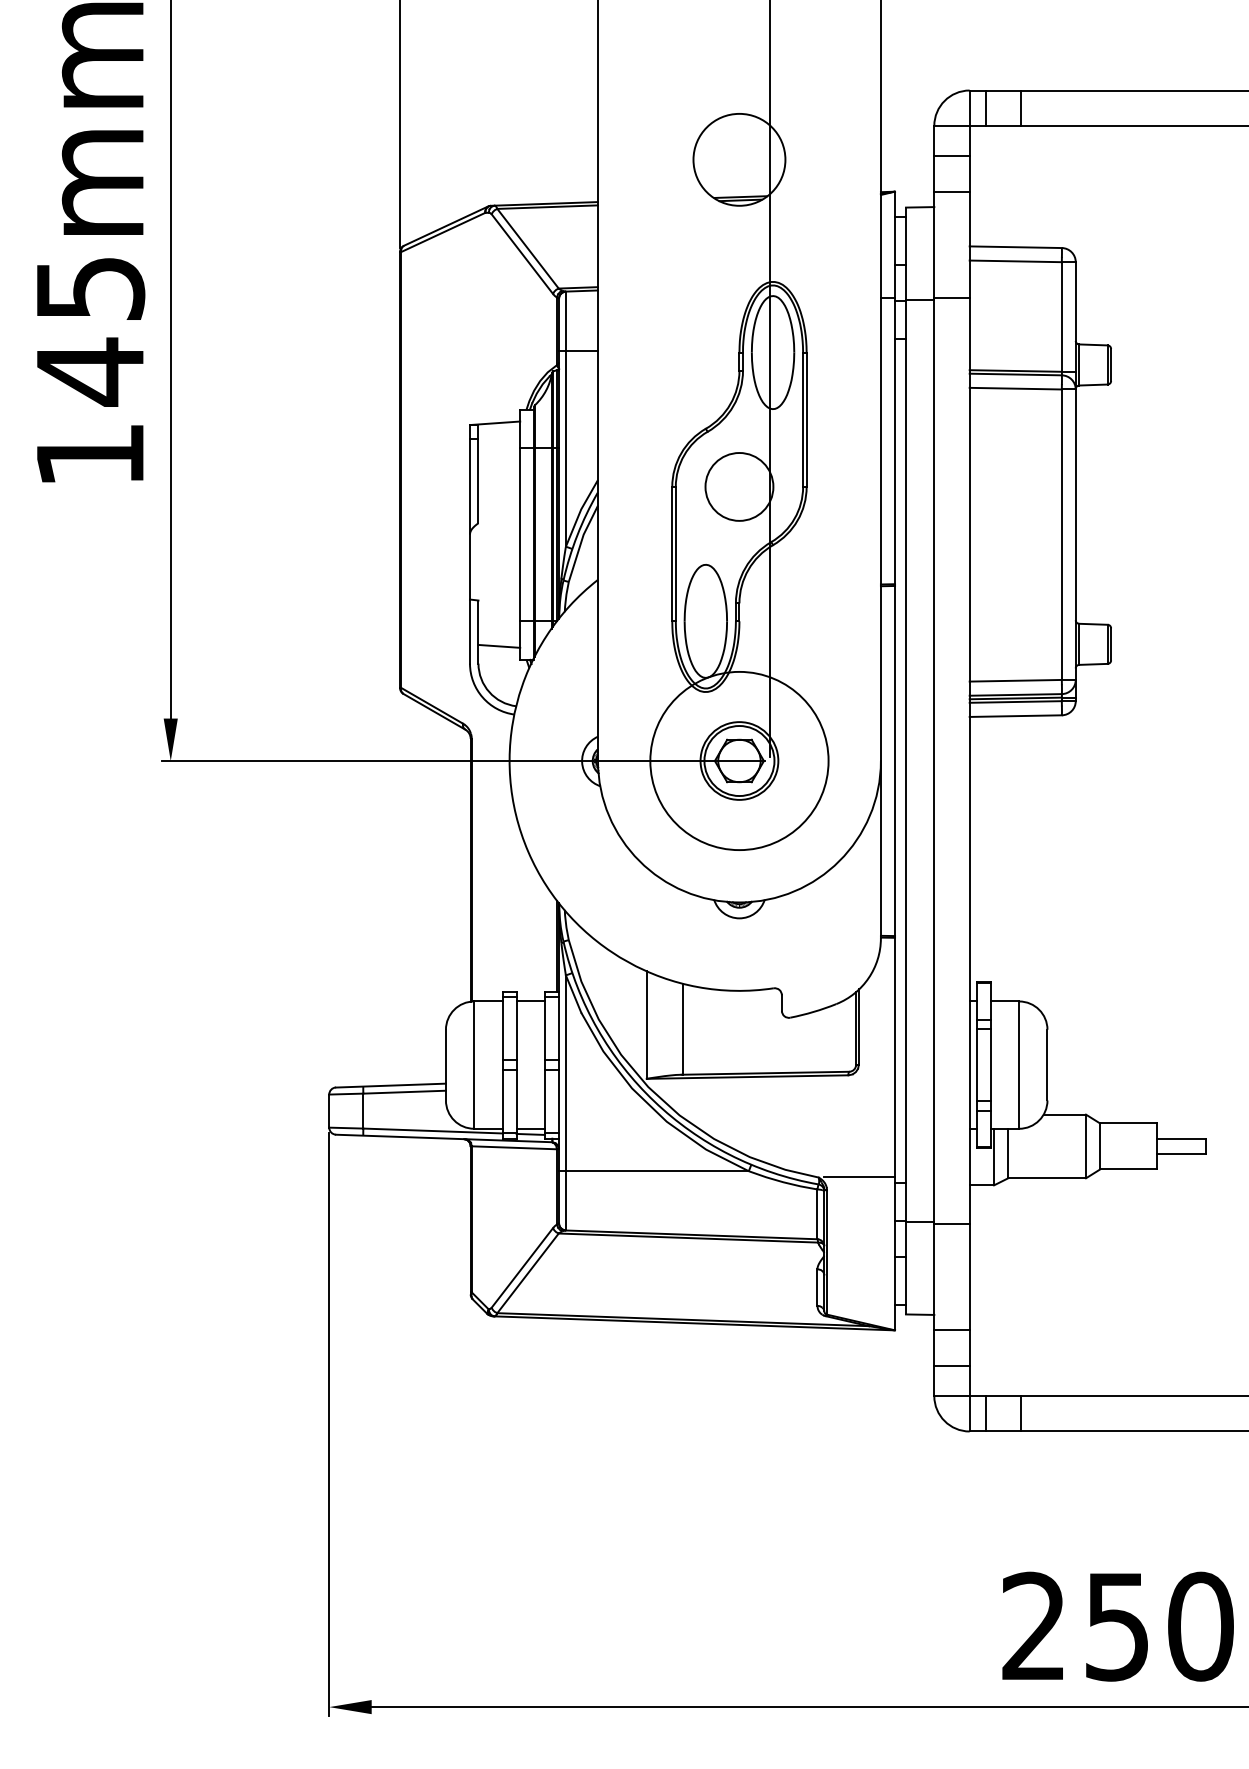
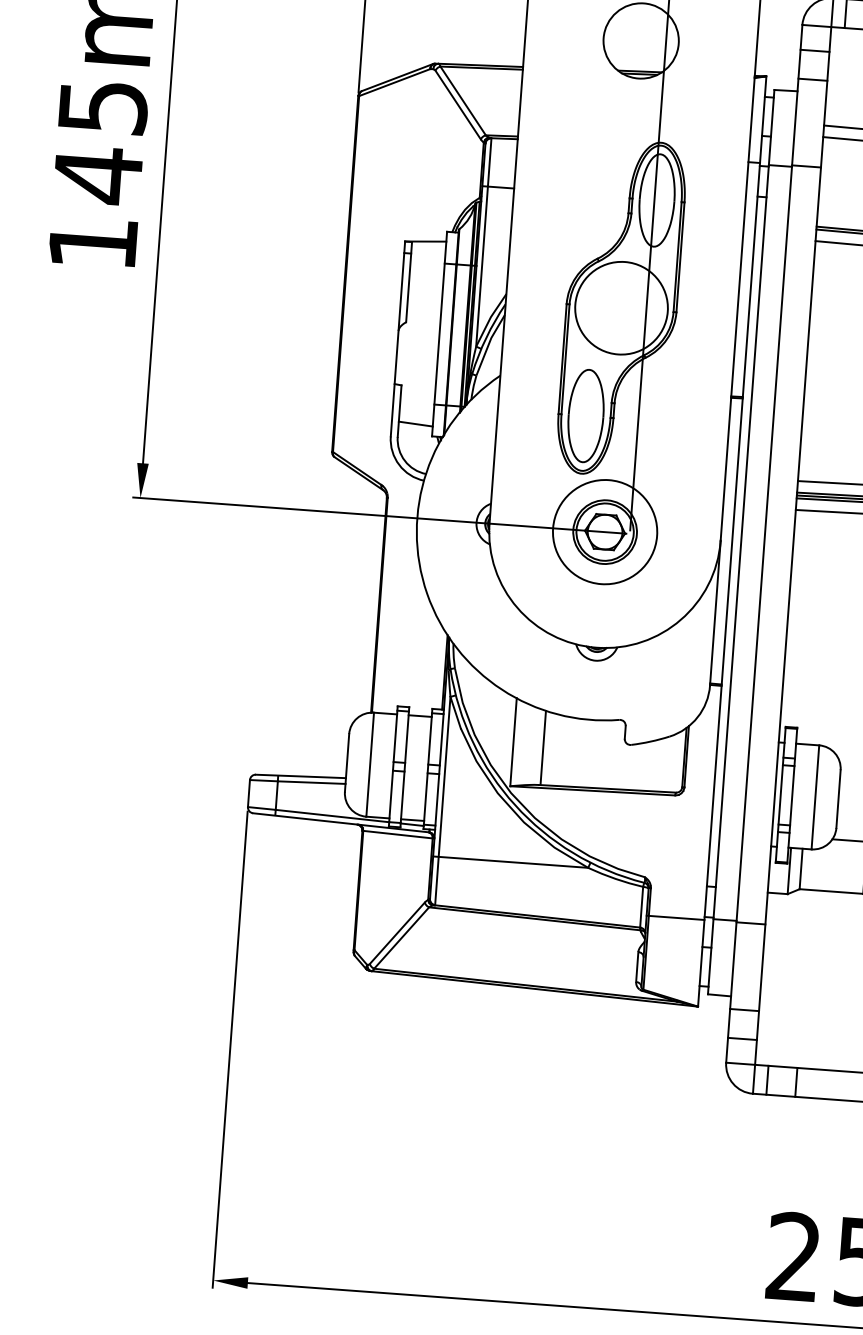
circle: (739, 486) -> (621, 307), size x1.67
circle: (739, 760) -> (605, 531), size x0.71
line: (859, 1177) -> (675, 918), moved

